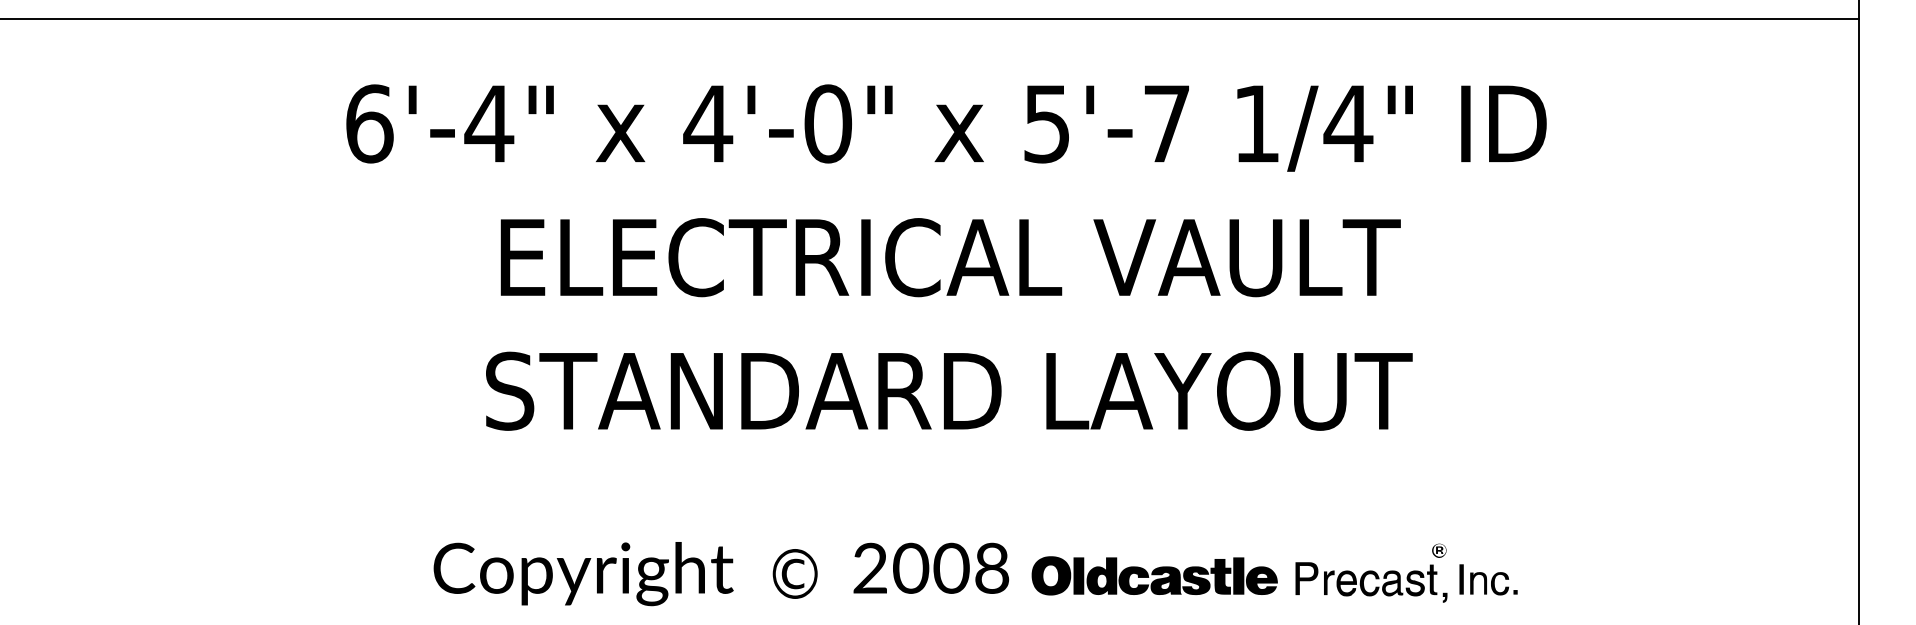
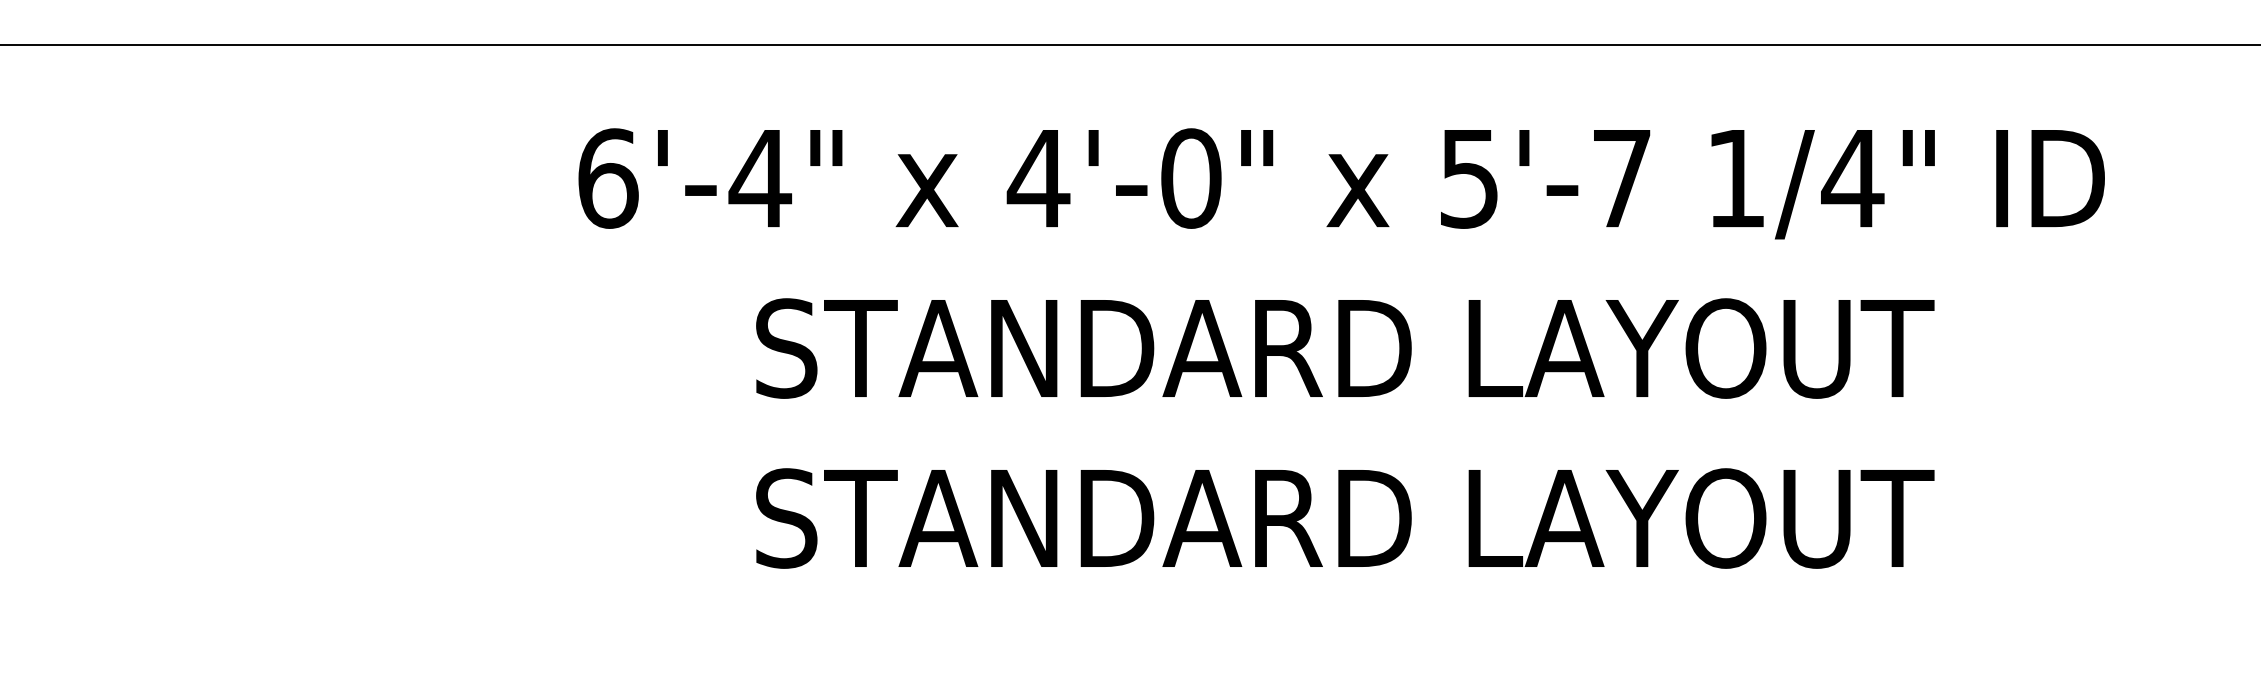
text: (949, 257) -> (1345, 348), ELECTRICAL VAULT -> STANDARD LAYOUT

